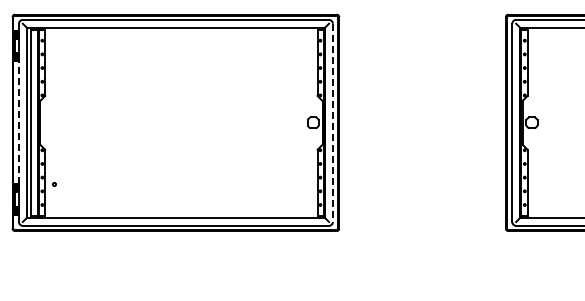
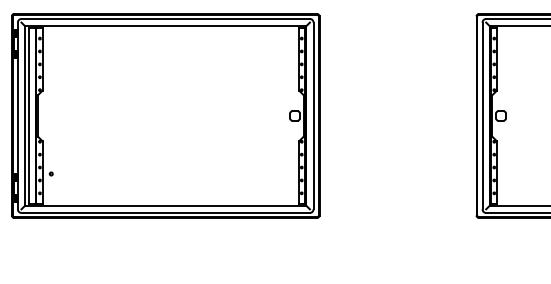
line: (18, 122) -> (17, 115), dashed -> solid
line: (332, 123) -> (313, 116), dashed -> solid

